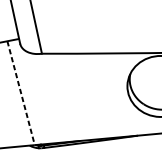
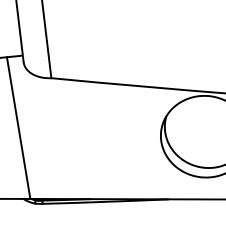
line: (21, 93) -> (18, 128), dashed -> solid

